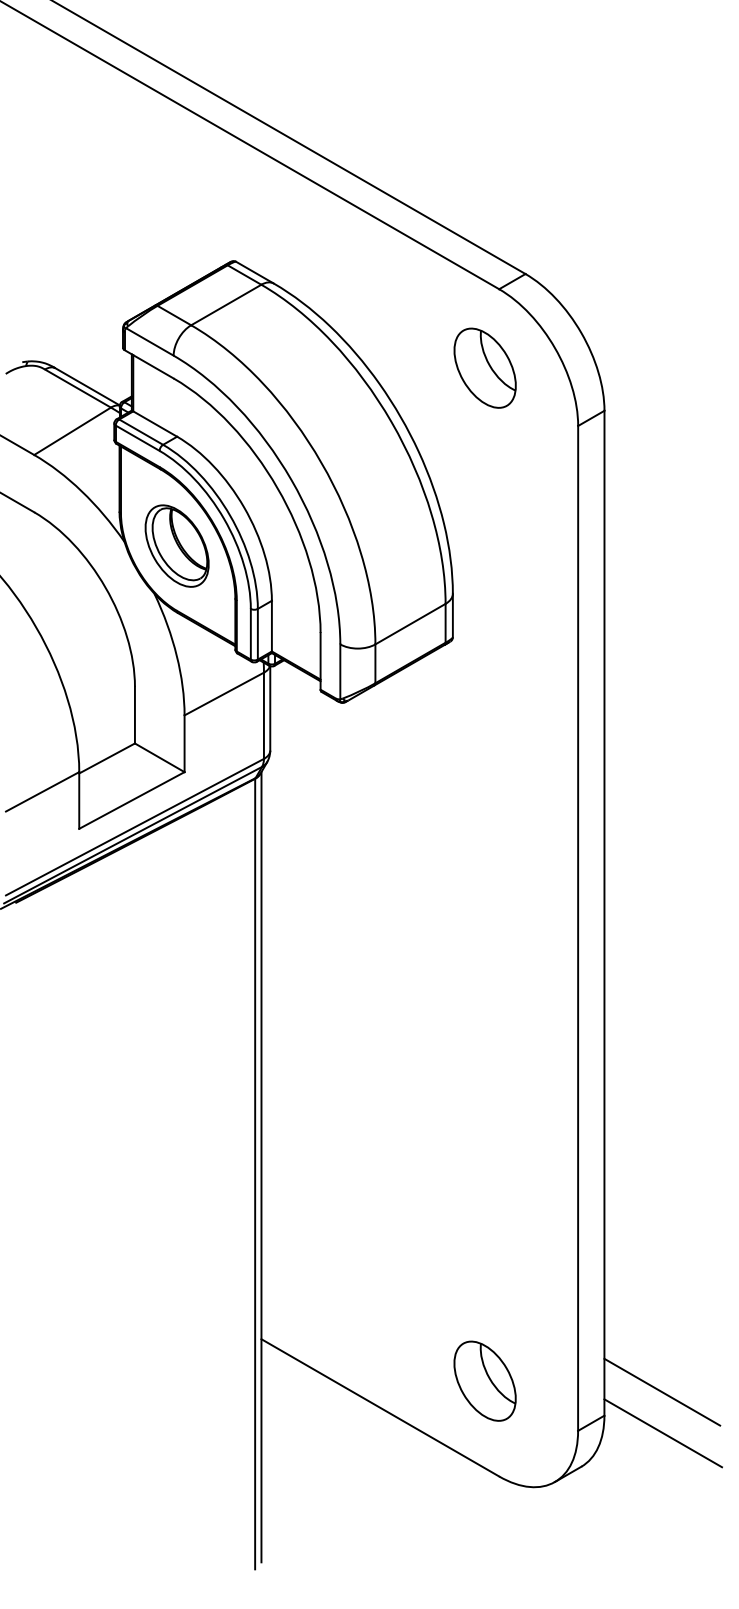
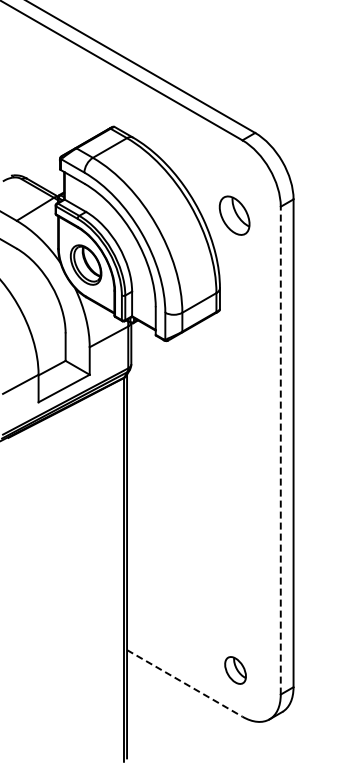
part: (484, 367) -> (234, 215), moved
line: (577, 928) -> (280, 450), solid -> dashed
part: (484, 1381) -> (235, 670), size x0.7
line: (662, 1391) -> (321, 675), removed
line: (379, 1408) -> (184, 683), solid -> dashed
line: (662, 1432) -> (321, 695), removed

